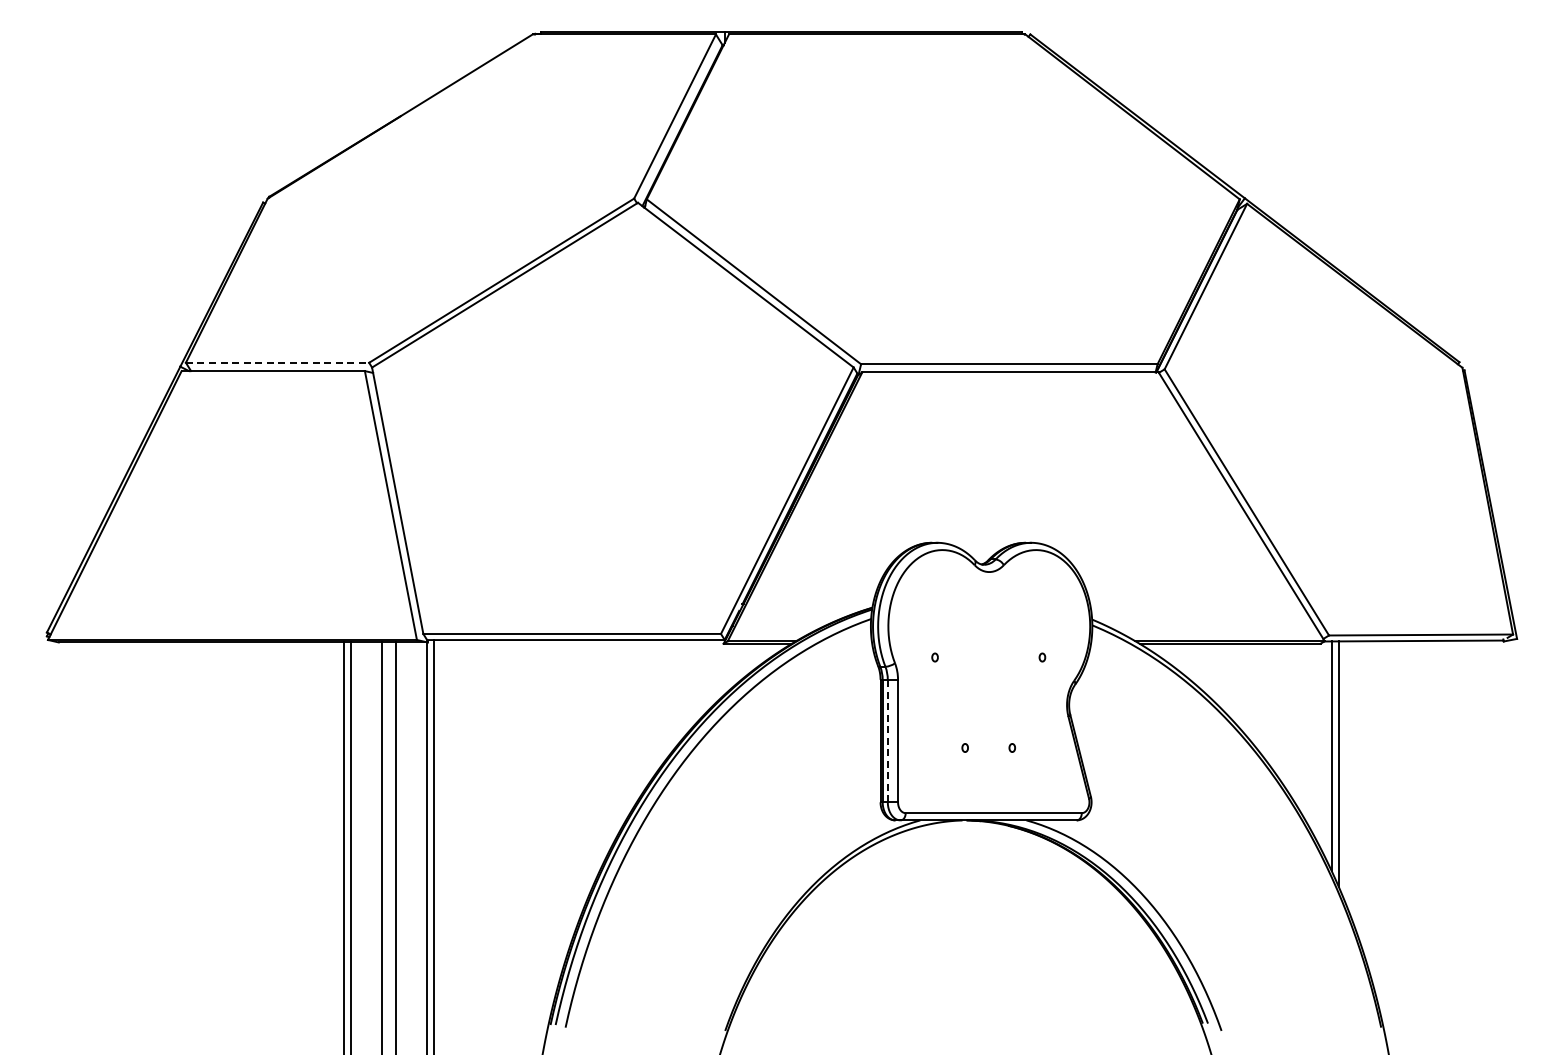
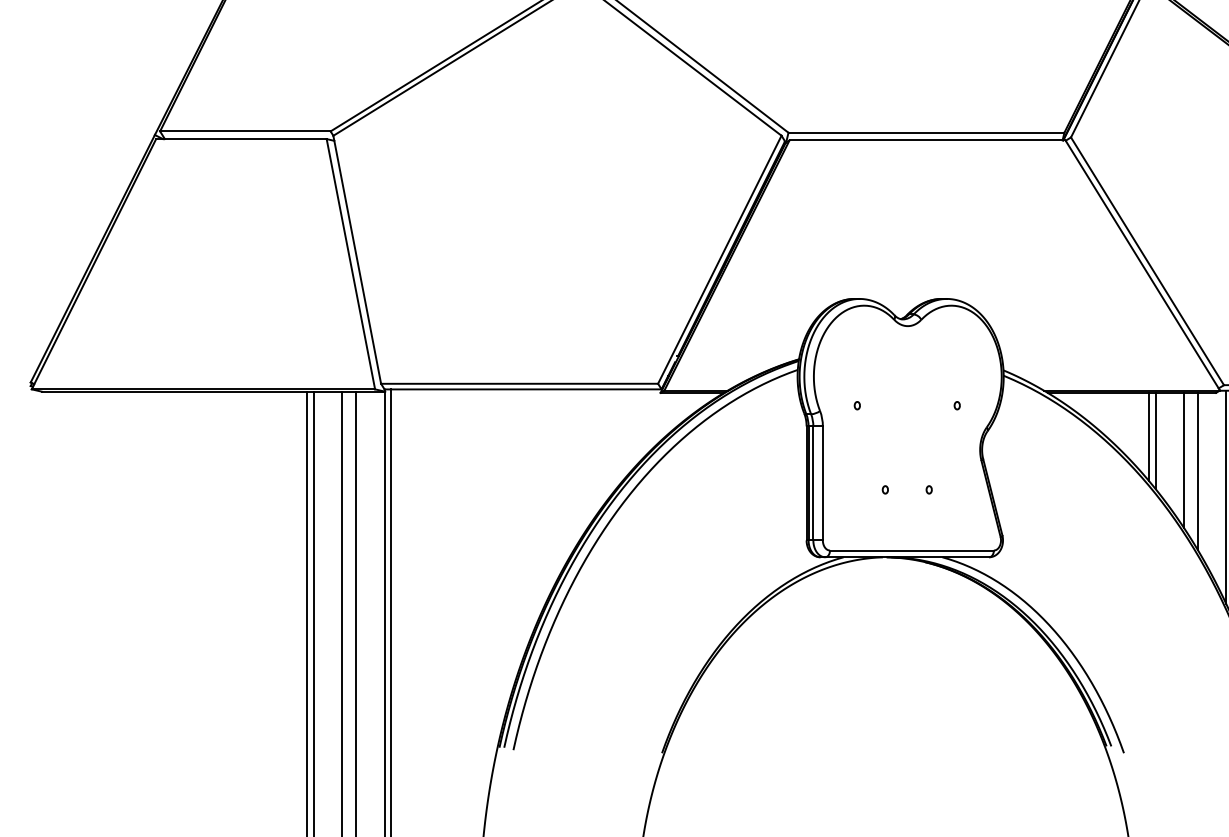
line: (277, 362) -> (245, 131), dashed -> solid
line: (1248, 690) -> (1149, 436), added
line: (1255, 695) -> (1155, 441), added
line: (1286, 716) -> (1184, 460), added
line: (1300, 727) -> (1197, 470), added
line: (887, 740) -> (813, 482), dashed -> solid

